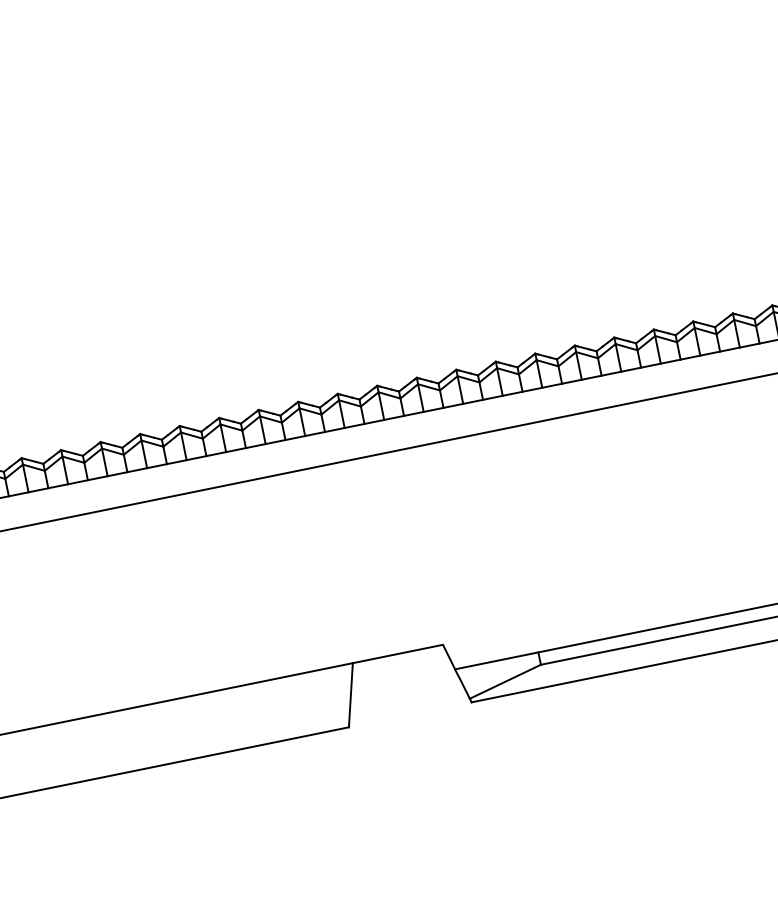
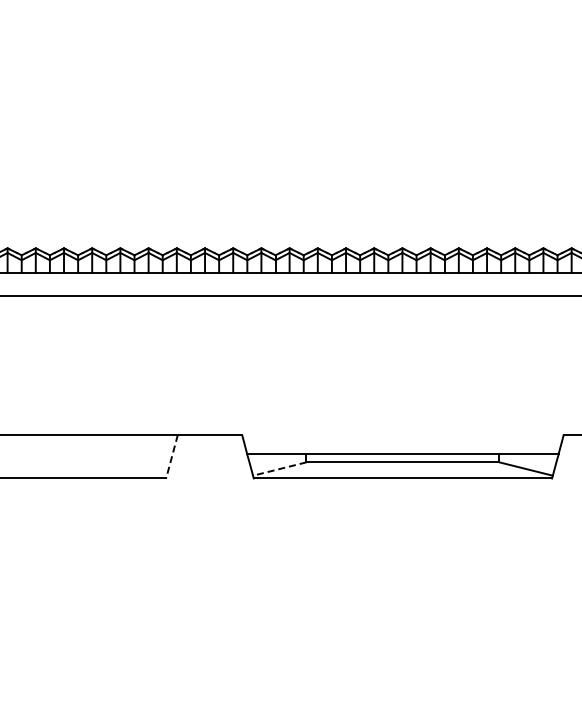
line: (505, 682) -> (279, 469), solid -> dashed
line: (350, 696) -> (171, 457), solid -> dashed

